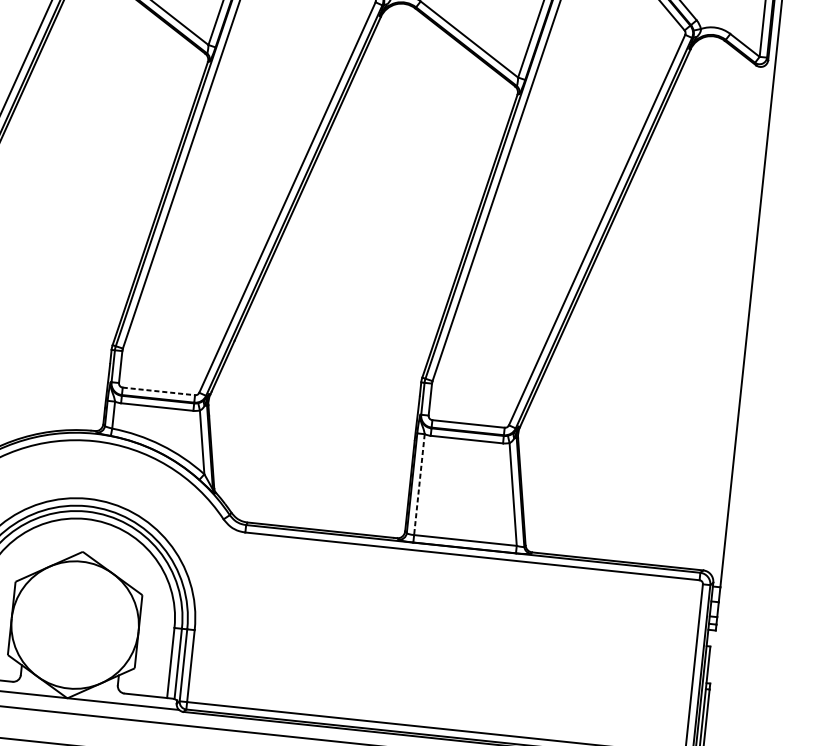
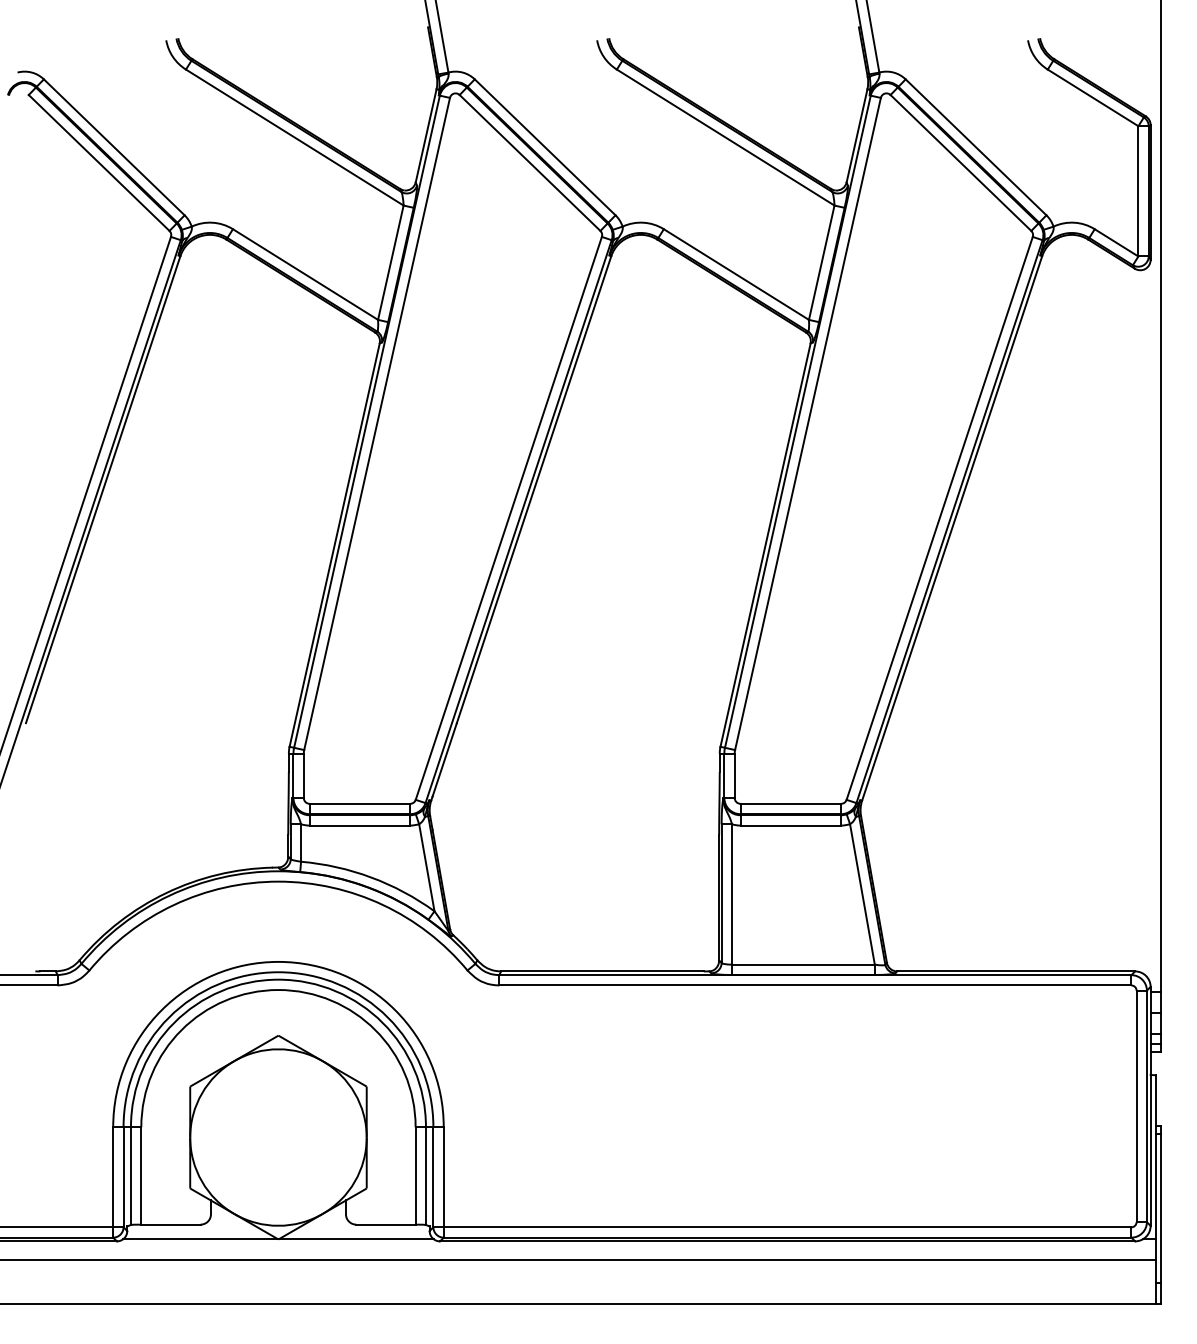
line: (159, 391) -> (360, 803), dashed -> solid
line: (419, 484) -> (731, 894), dashed -> solid

